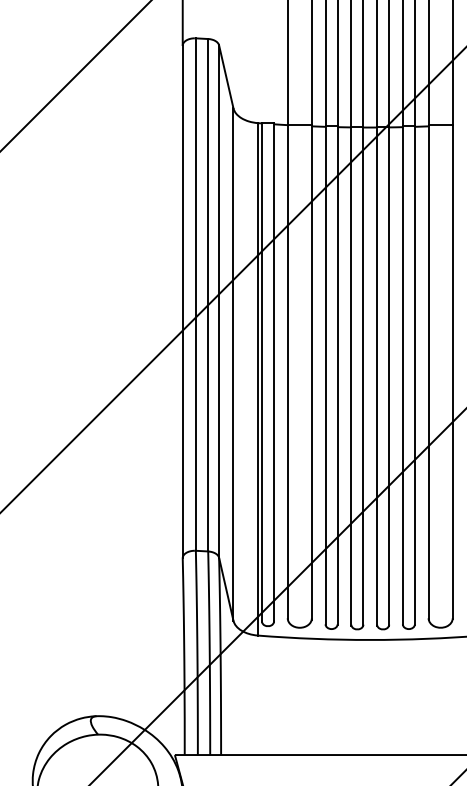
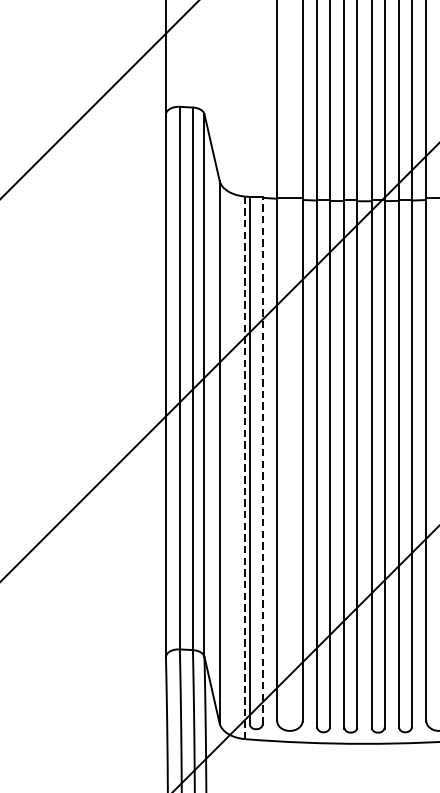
line: (274, 371) -> (263, 459), solid -> dashed
line: (257, 379) -> (245, 468), solid -> dashed

